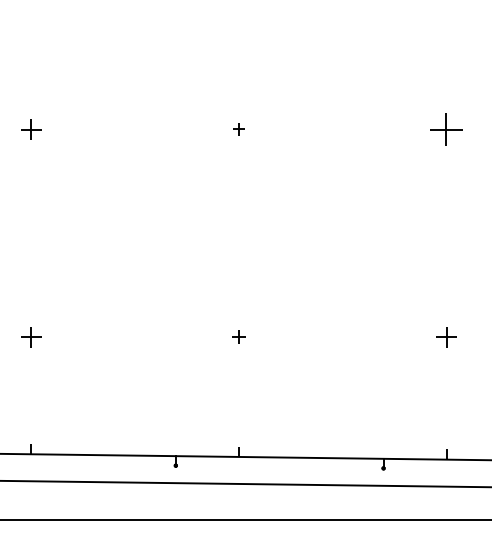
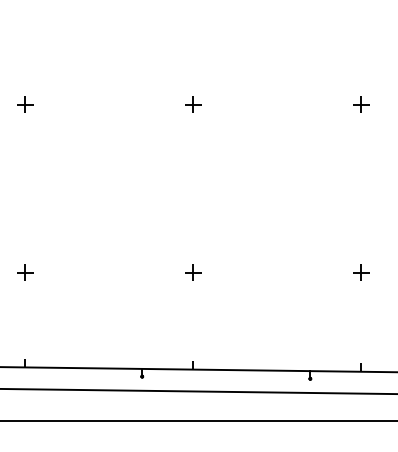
part: (239, 129) -> (193, 104), size x1.67
part: (446, 129) -> (361, 104), size x0.62
part: (239, 336) -> (193, 272), size x1.43

